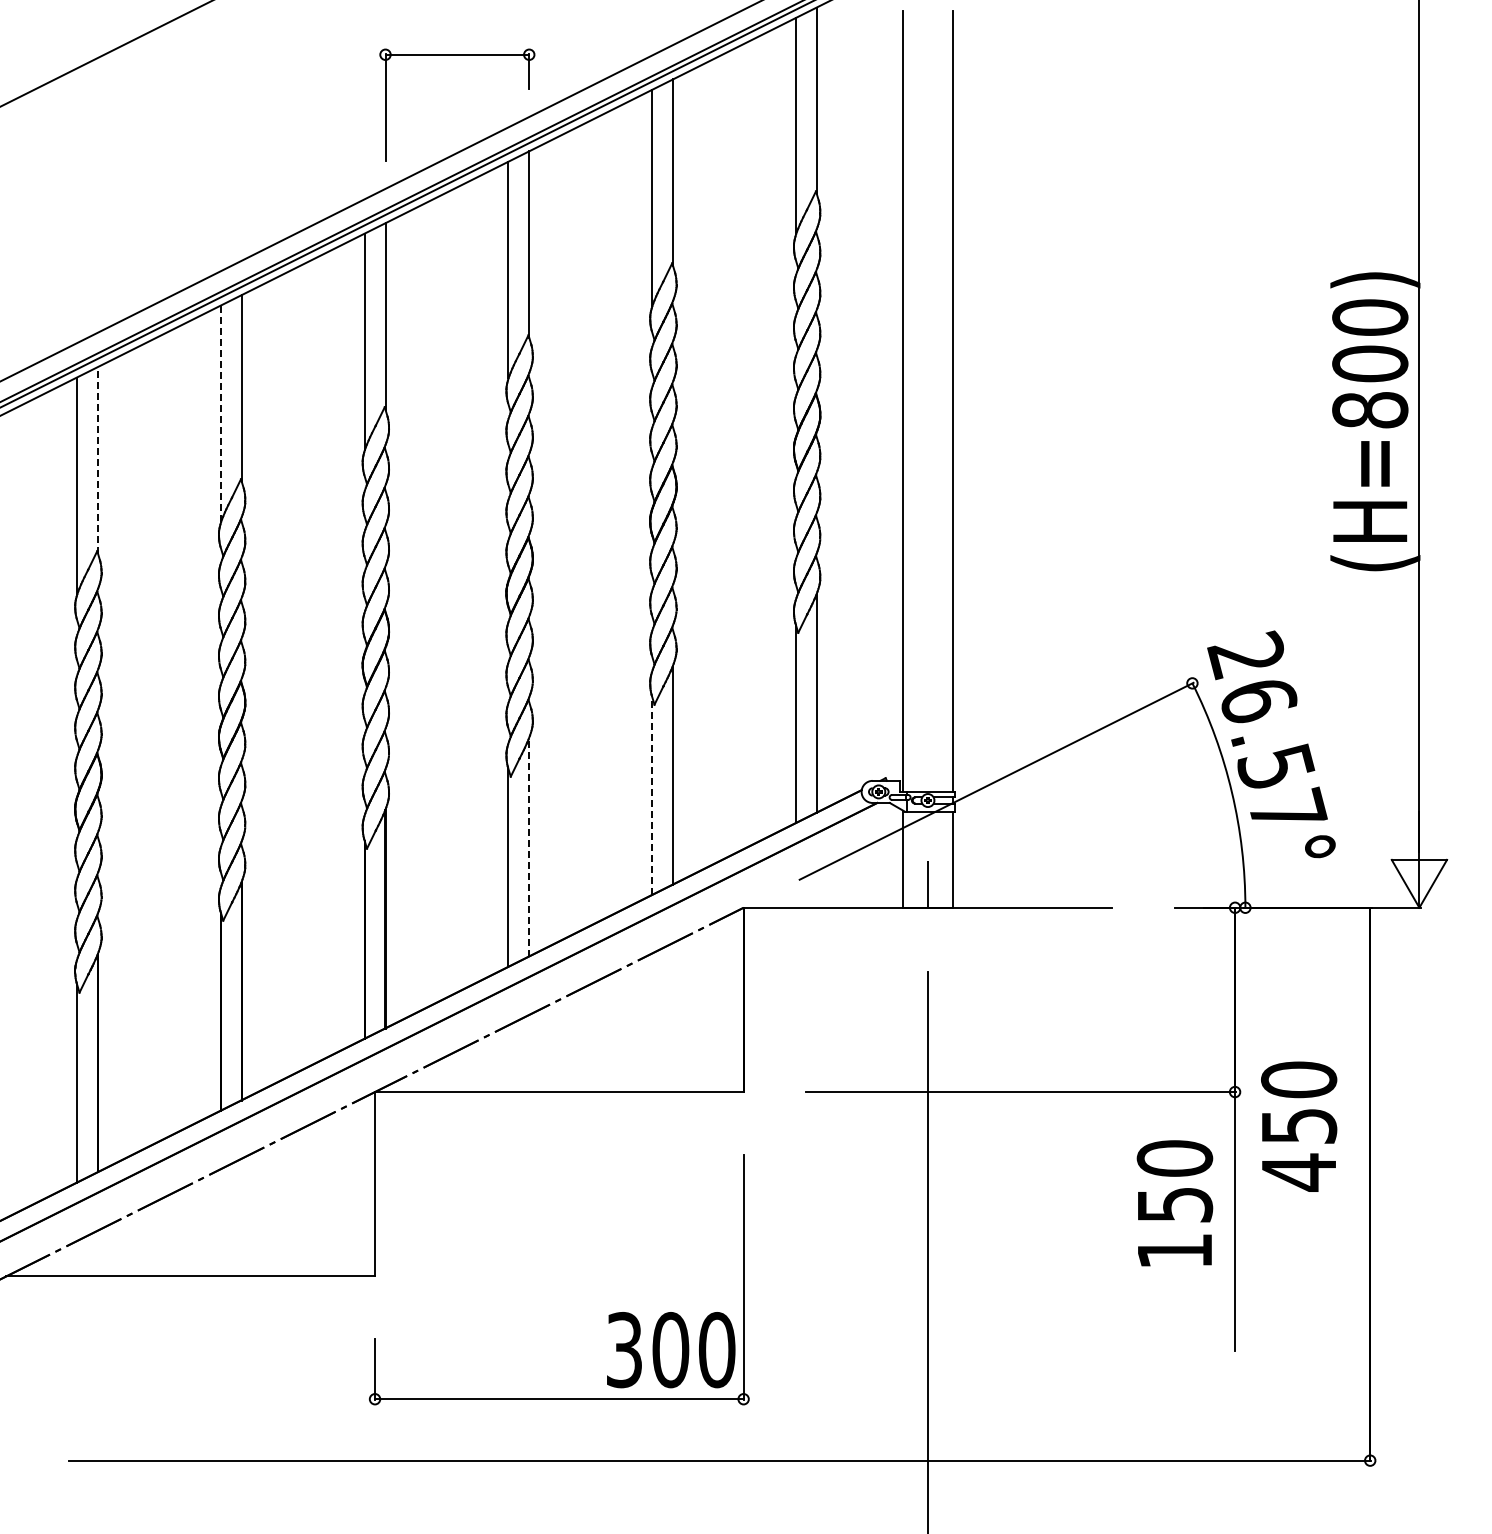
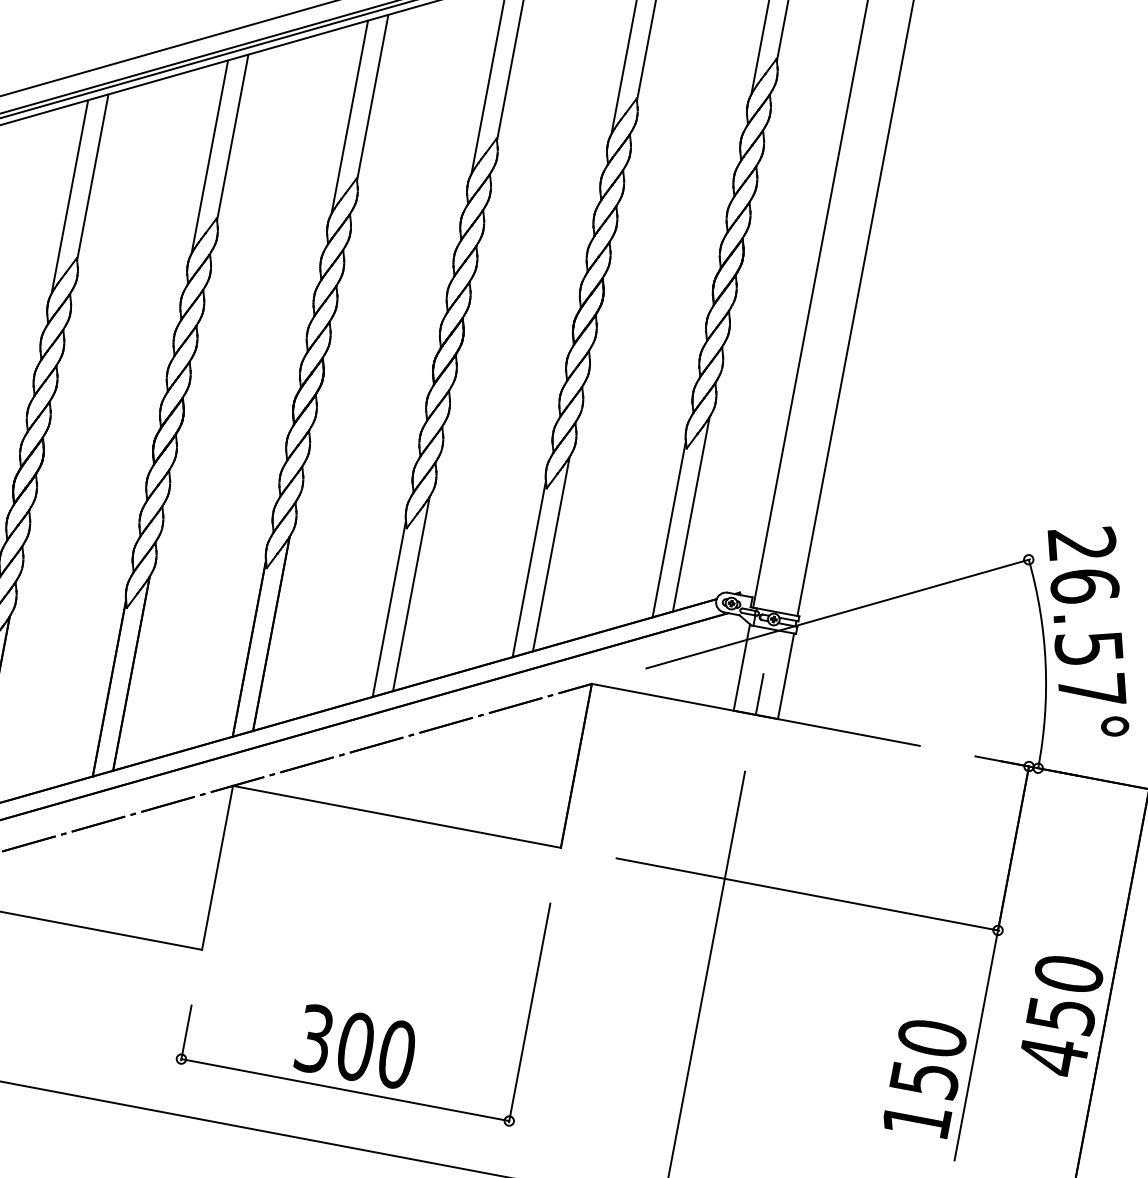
line: (220, 413) -> (209, 156), dashed -> solid
line: (98, 460) -> (93, 177), dashed -> solid
line: (652, 795) -> (529, 568), dashed -> solid
line: (529, 846) -> (411, 593), dashed -> solid
text: (1299, 1126) -> (1061, 1015), moved
text: (1174, 1203) -> (924, 1078), moved
text: (671, 1350) -> (356, 1047), moved

